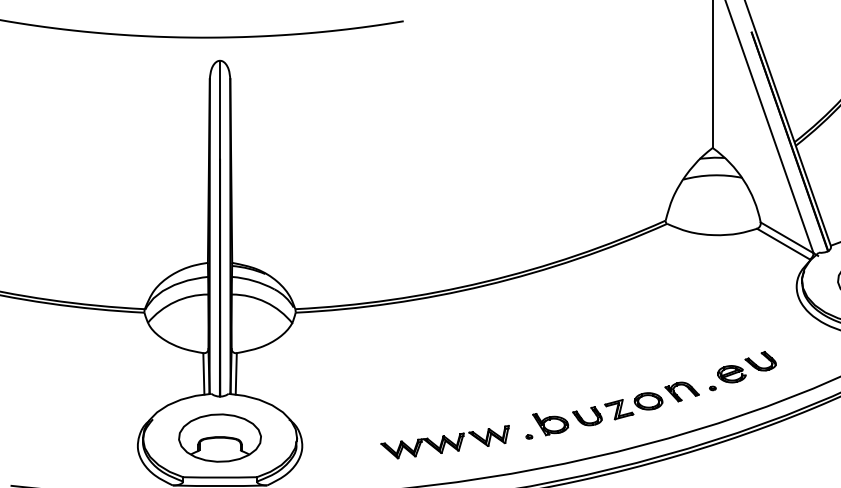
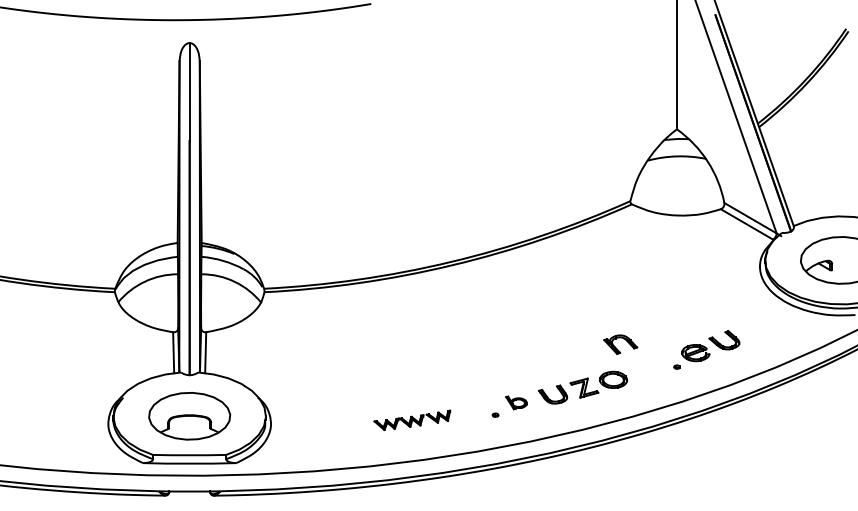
part: (681, 391) -> (620, 344), moved
part: (550, 424) -> (516, 402), size x0.6
part: (445, 442) -> (412, 420), size x0.6

